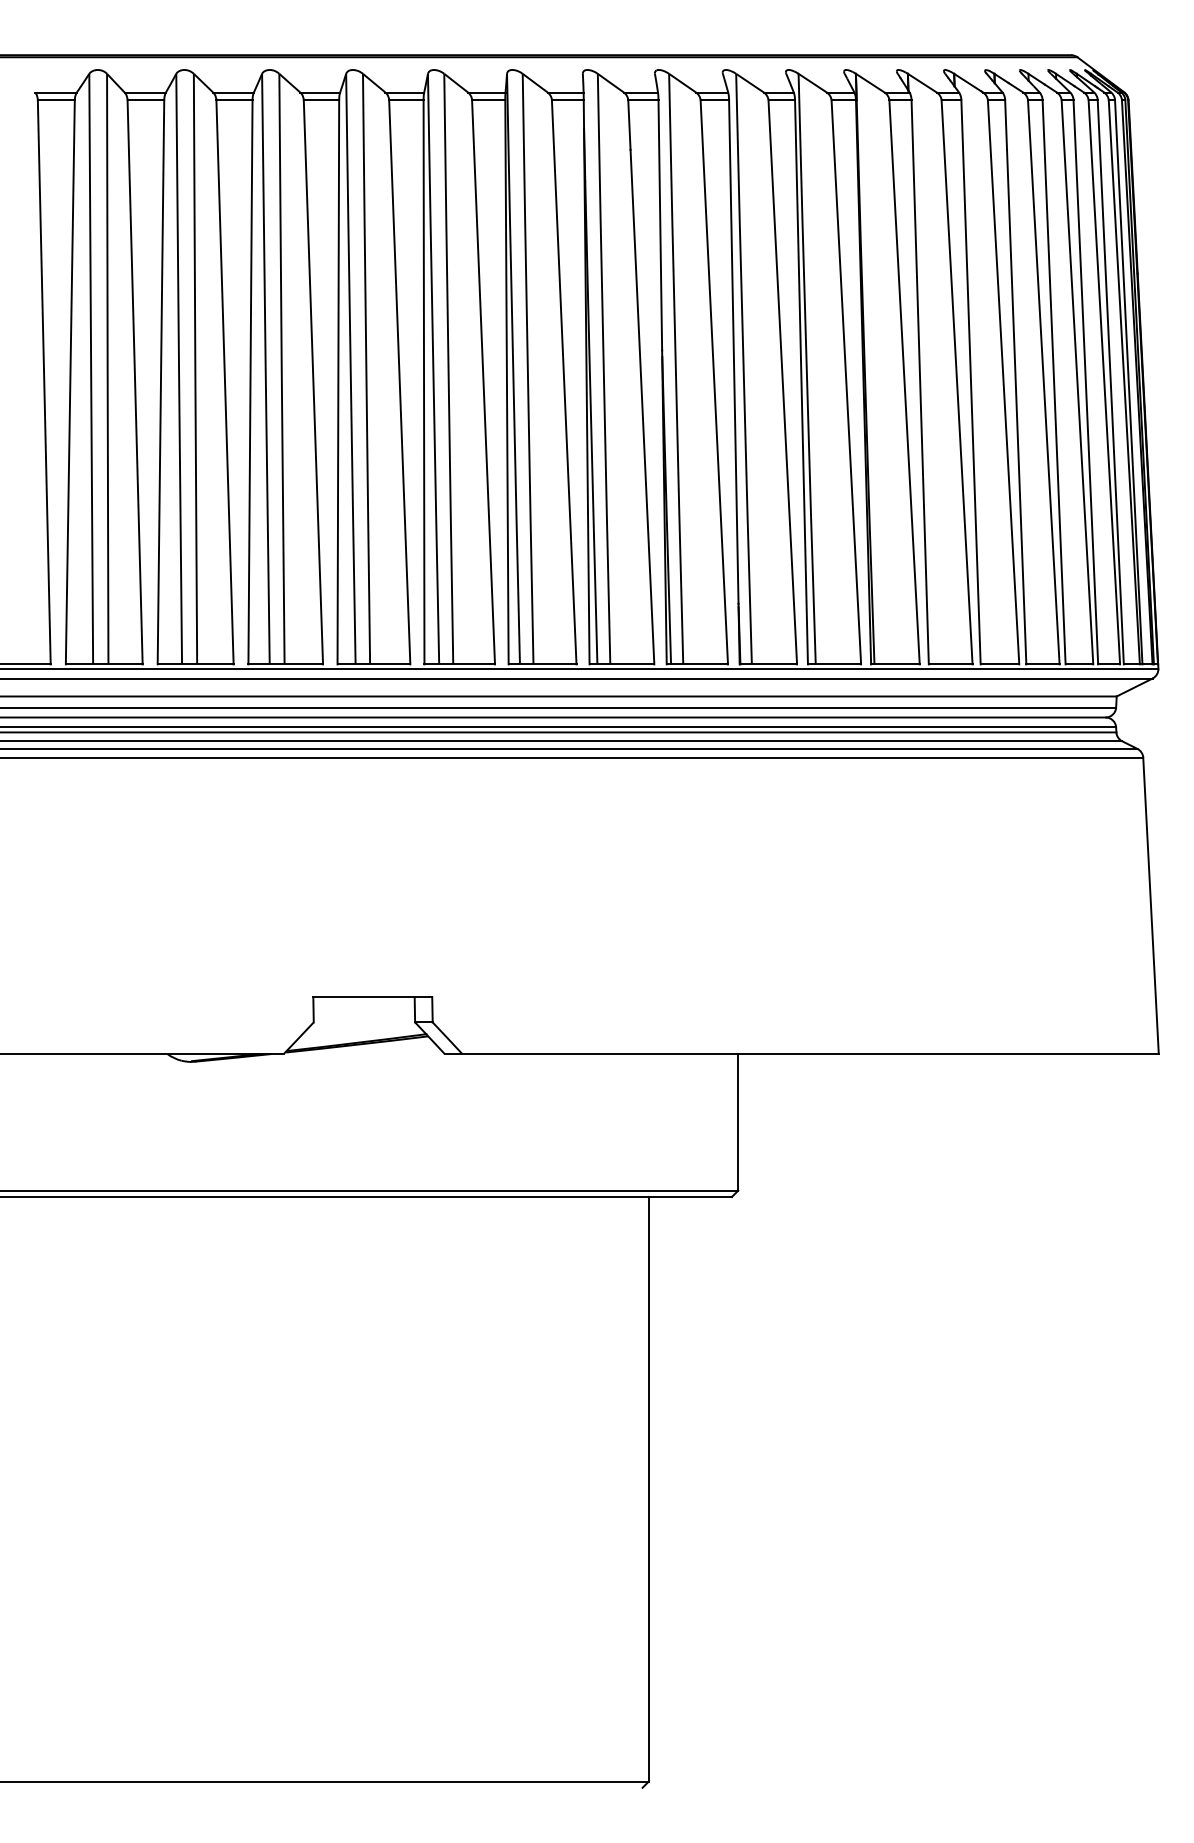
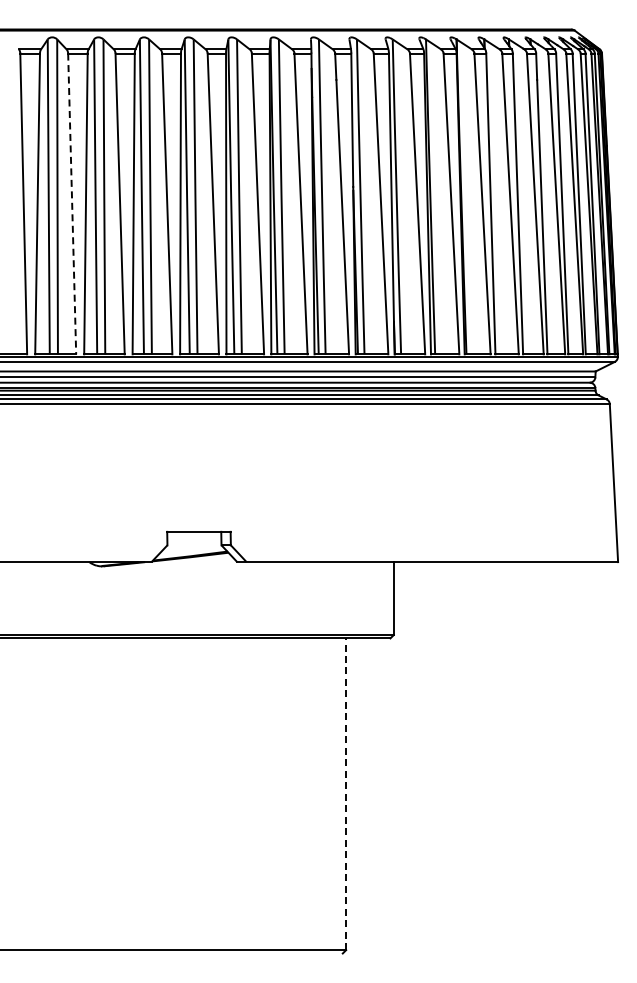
line: (135, 383) -> (72, 204), solid -> dashed
line: (649, 1489) -> (346, 794), solid -> dashed

